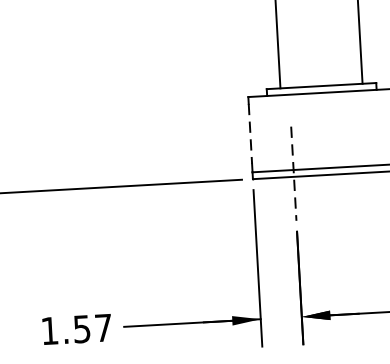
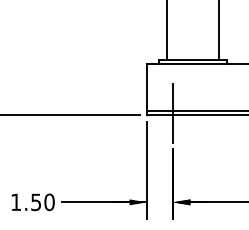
line: (250, 134) -> (147, 87), dashed -> solid
line: (293, 173) -> (172, 113), dashed -> solid
text: (103, 328) -> (49, 202), 1.57 -> 1.50

